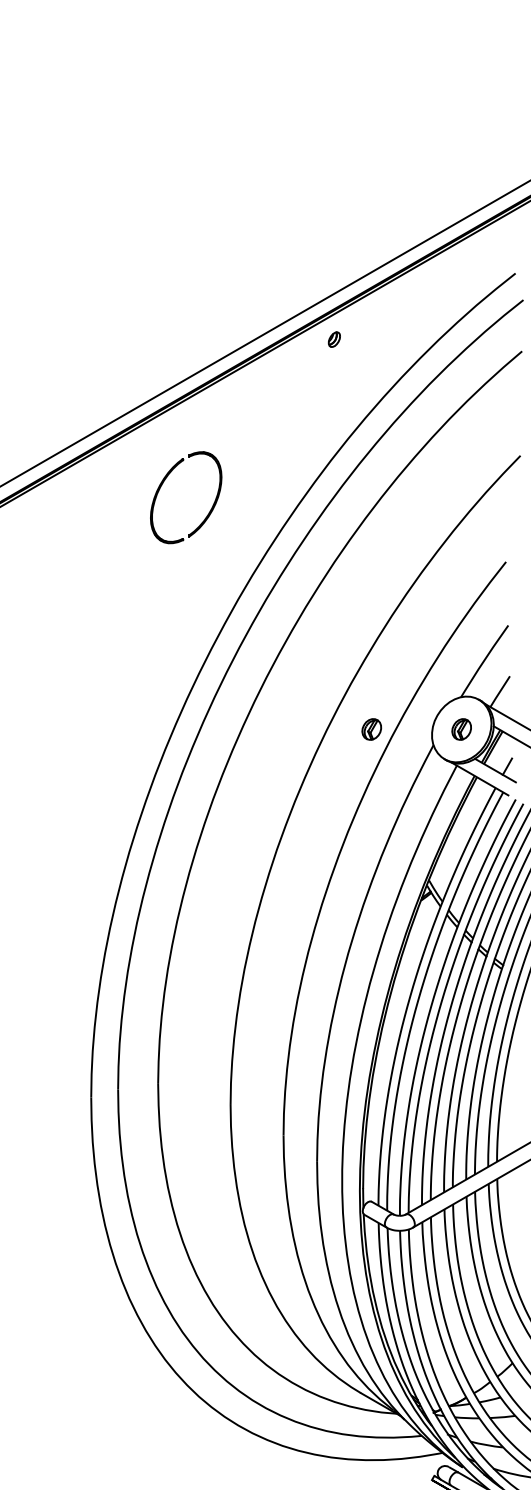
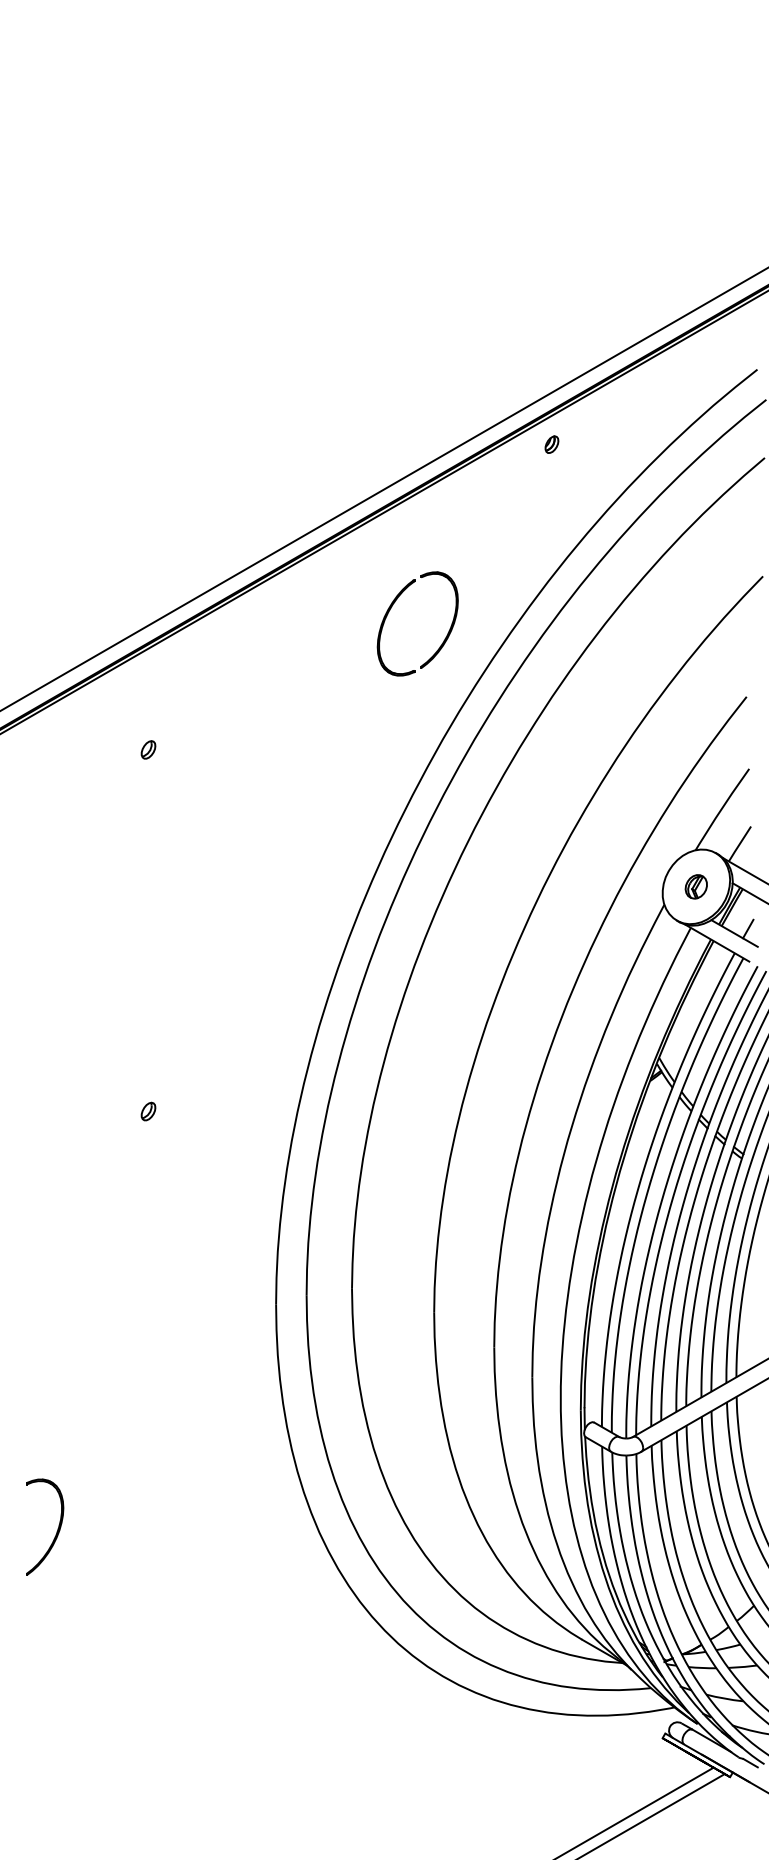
part: (162, 485) -> (390, 610), moved
part: (371, 729) -> (593, 886), removed

